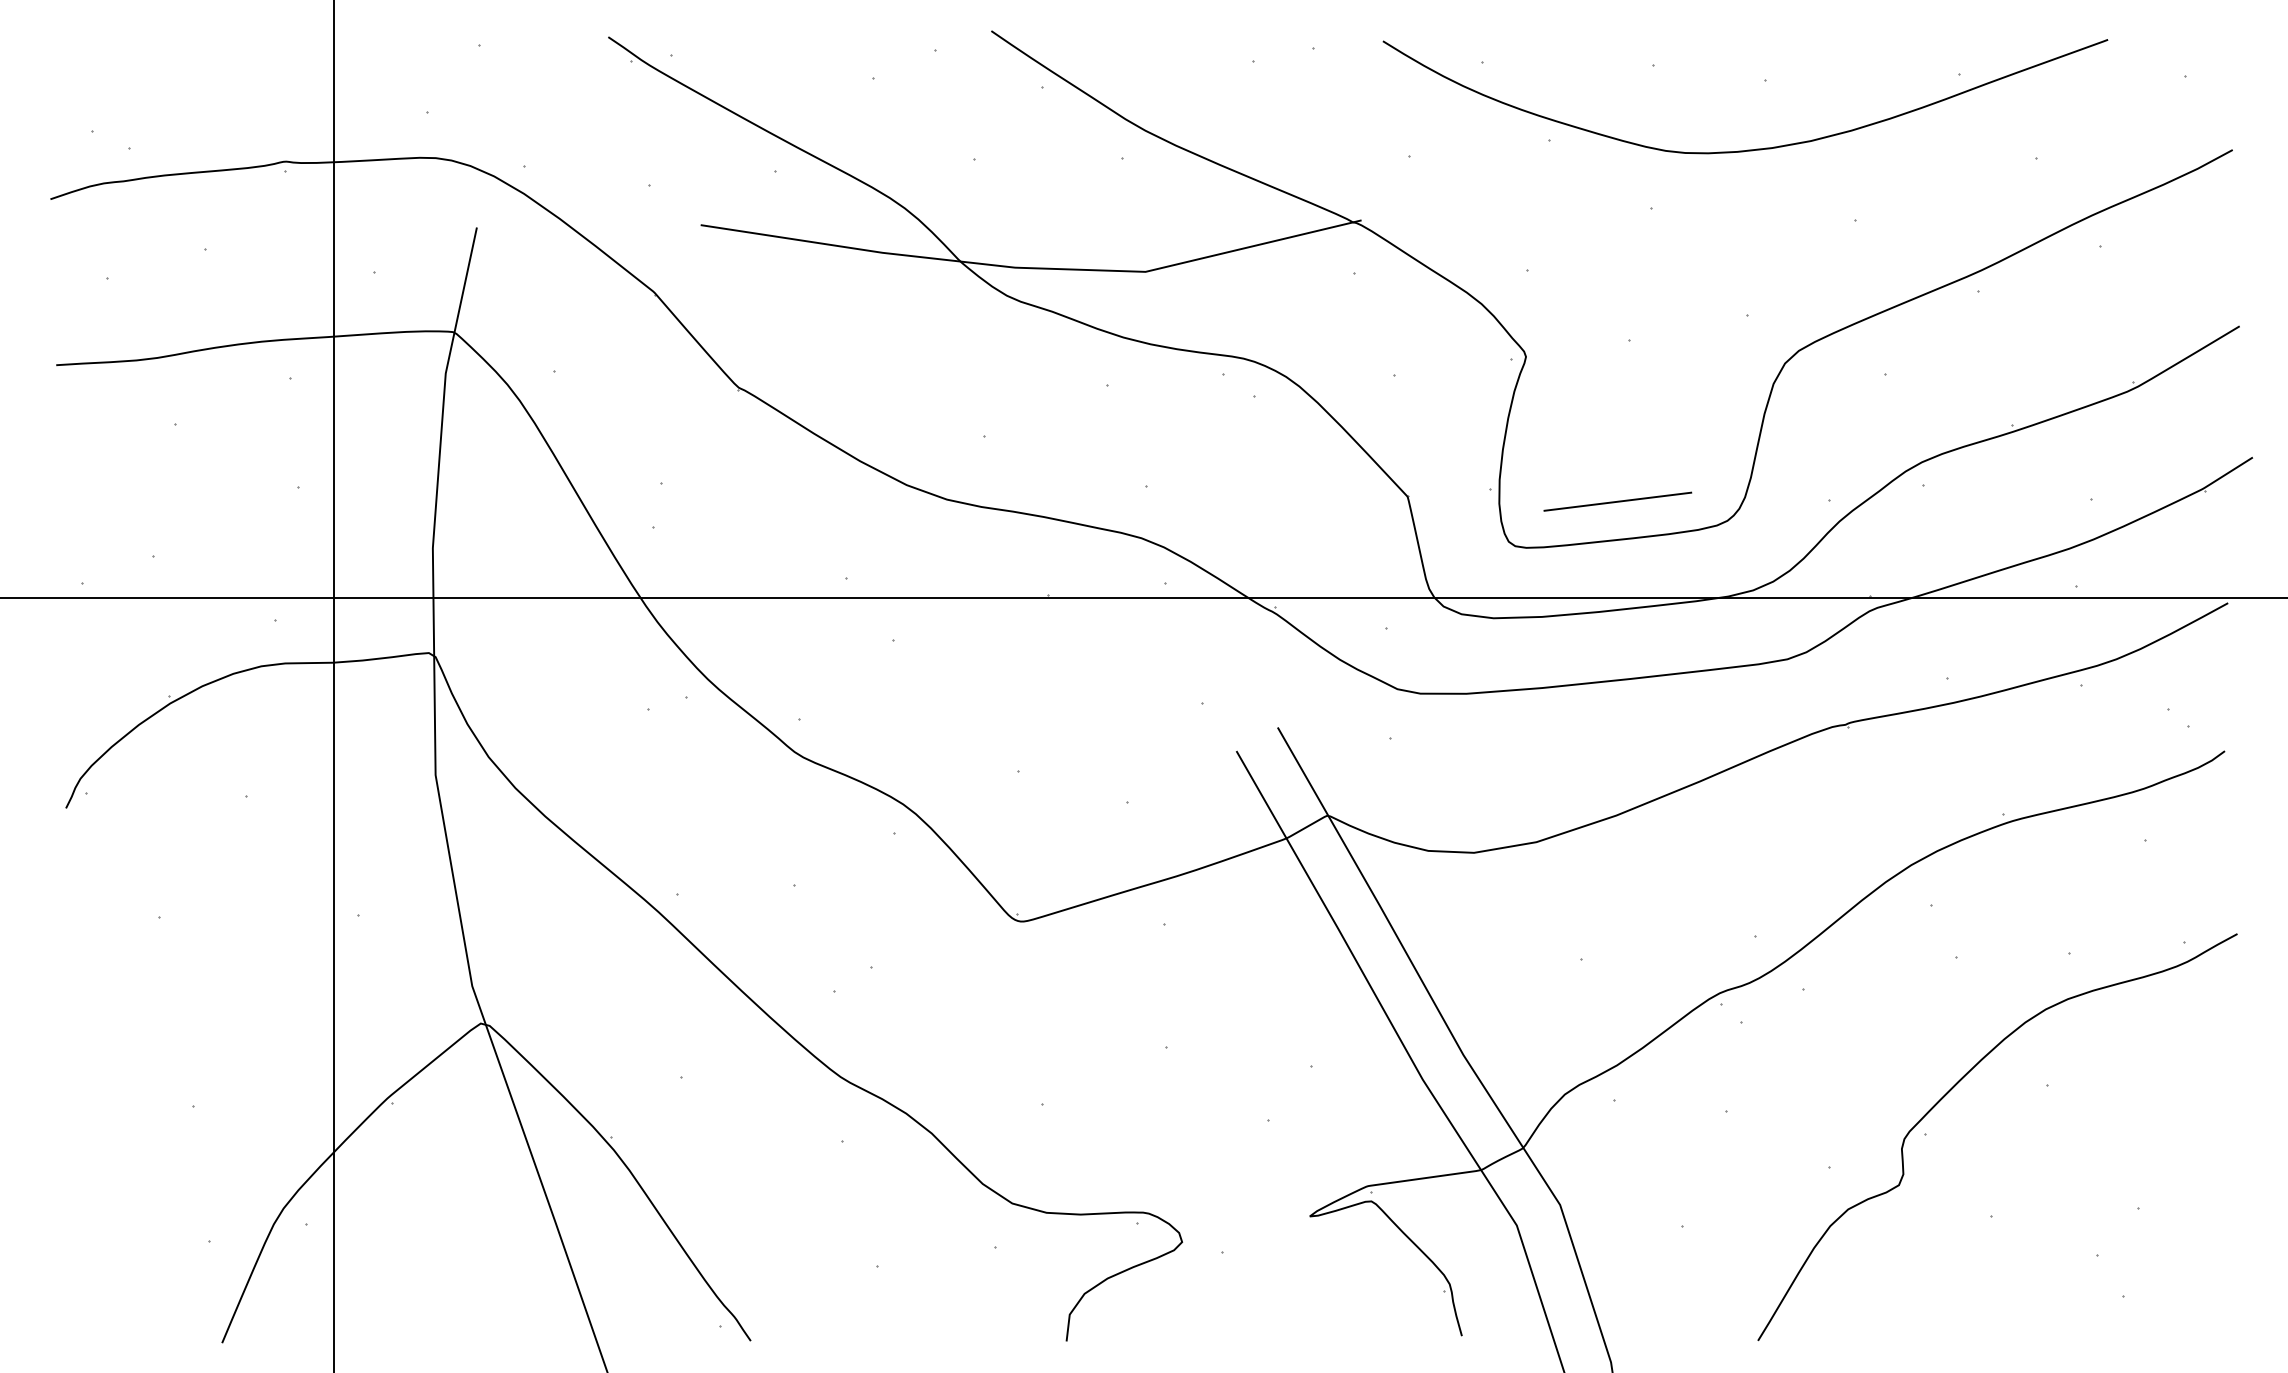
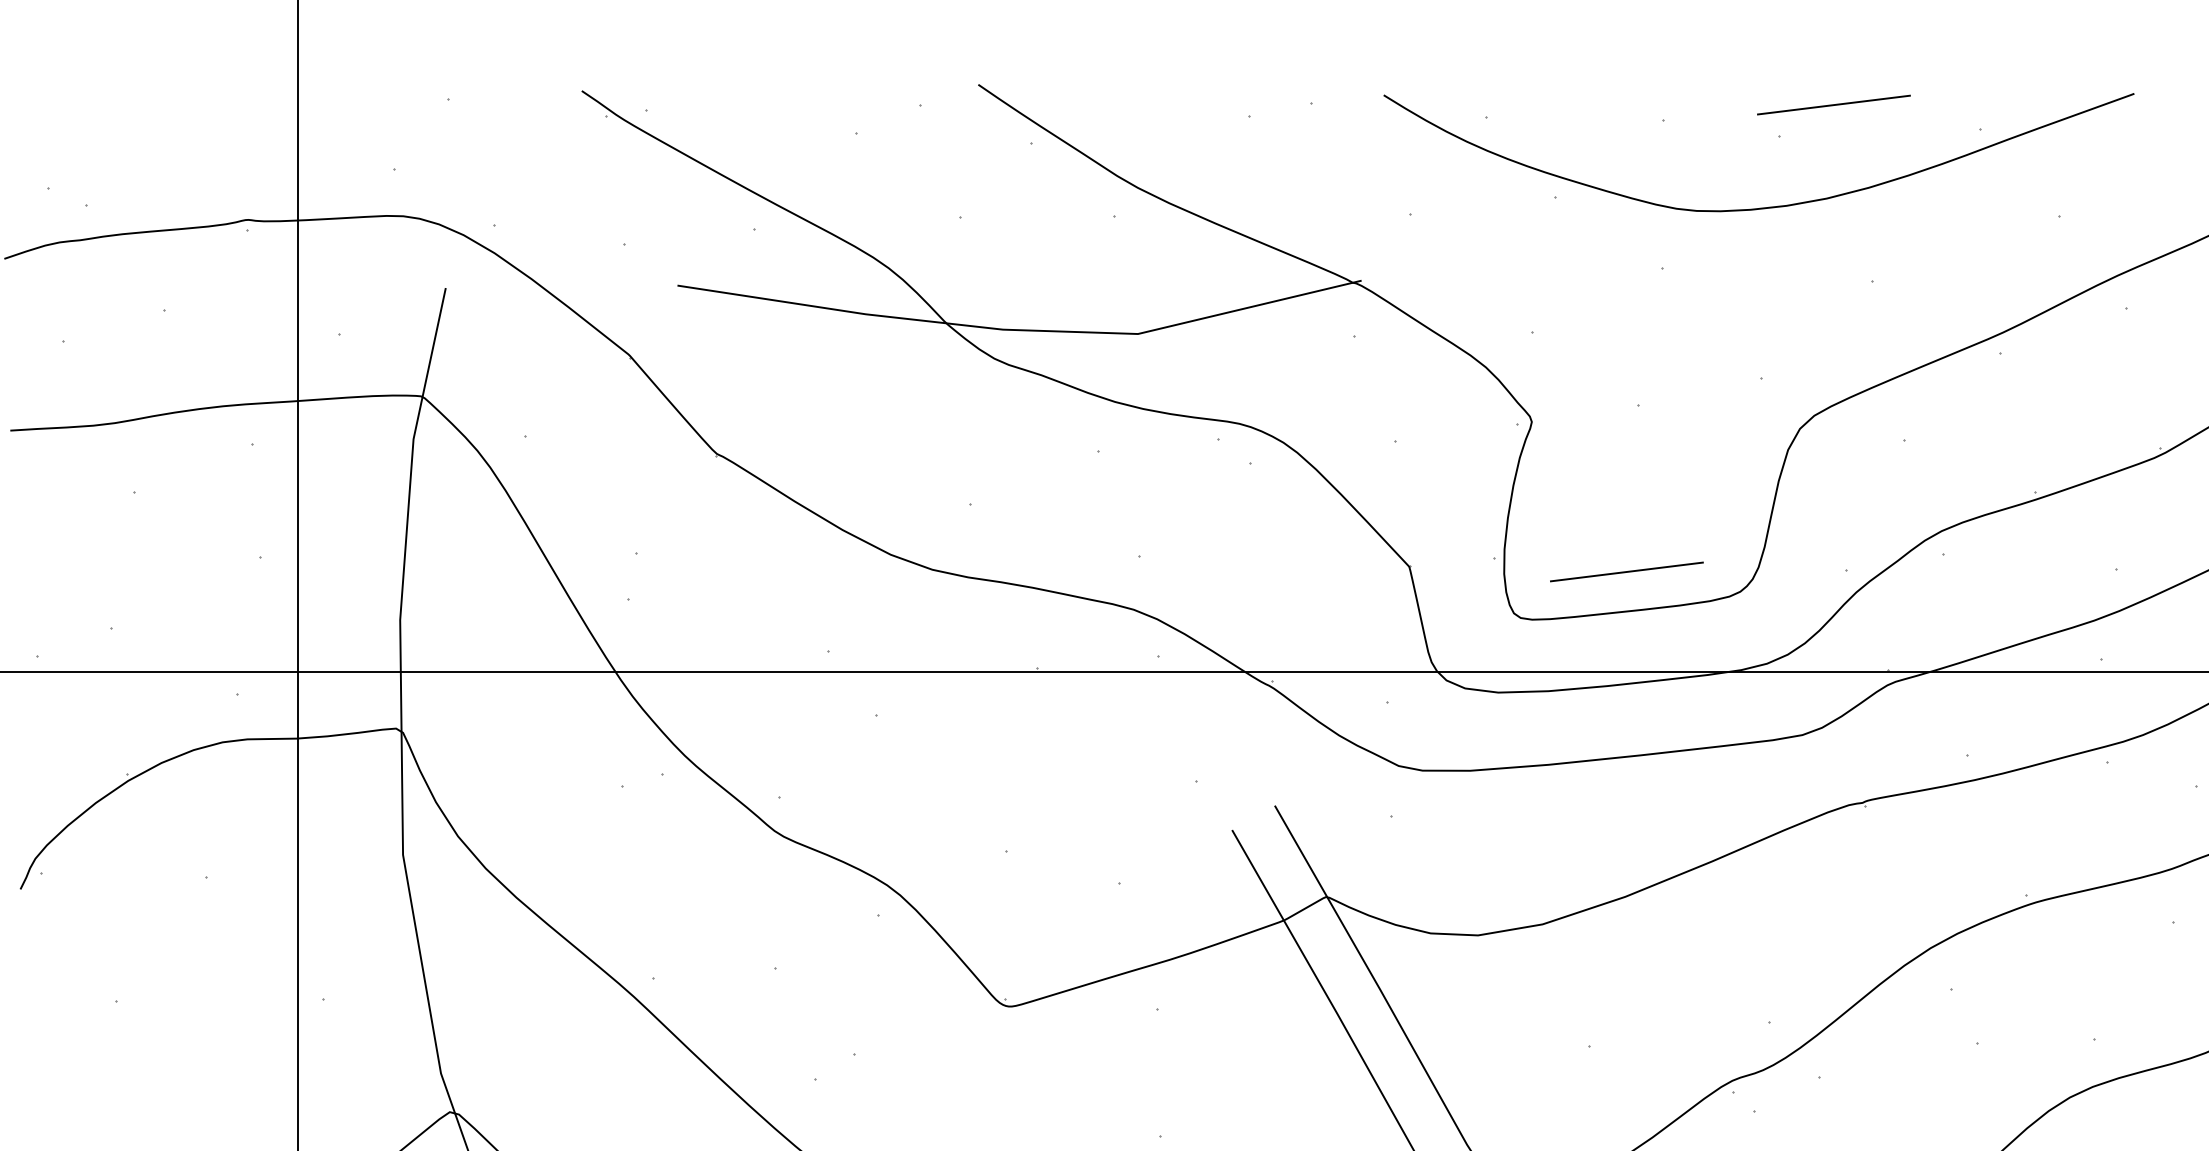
line: (1817, 50) -> (1833, 104), added

